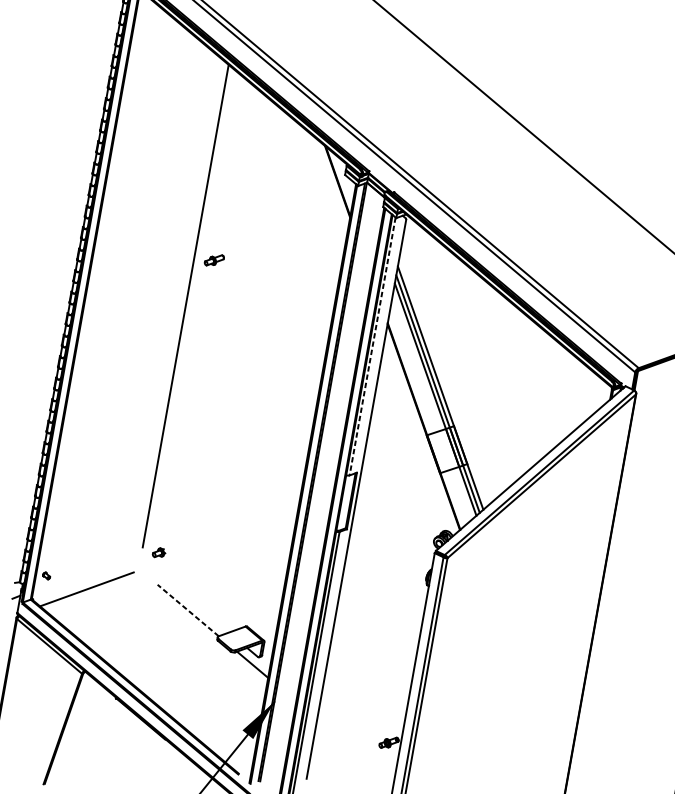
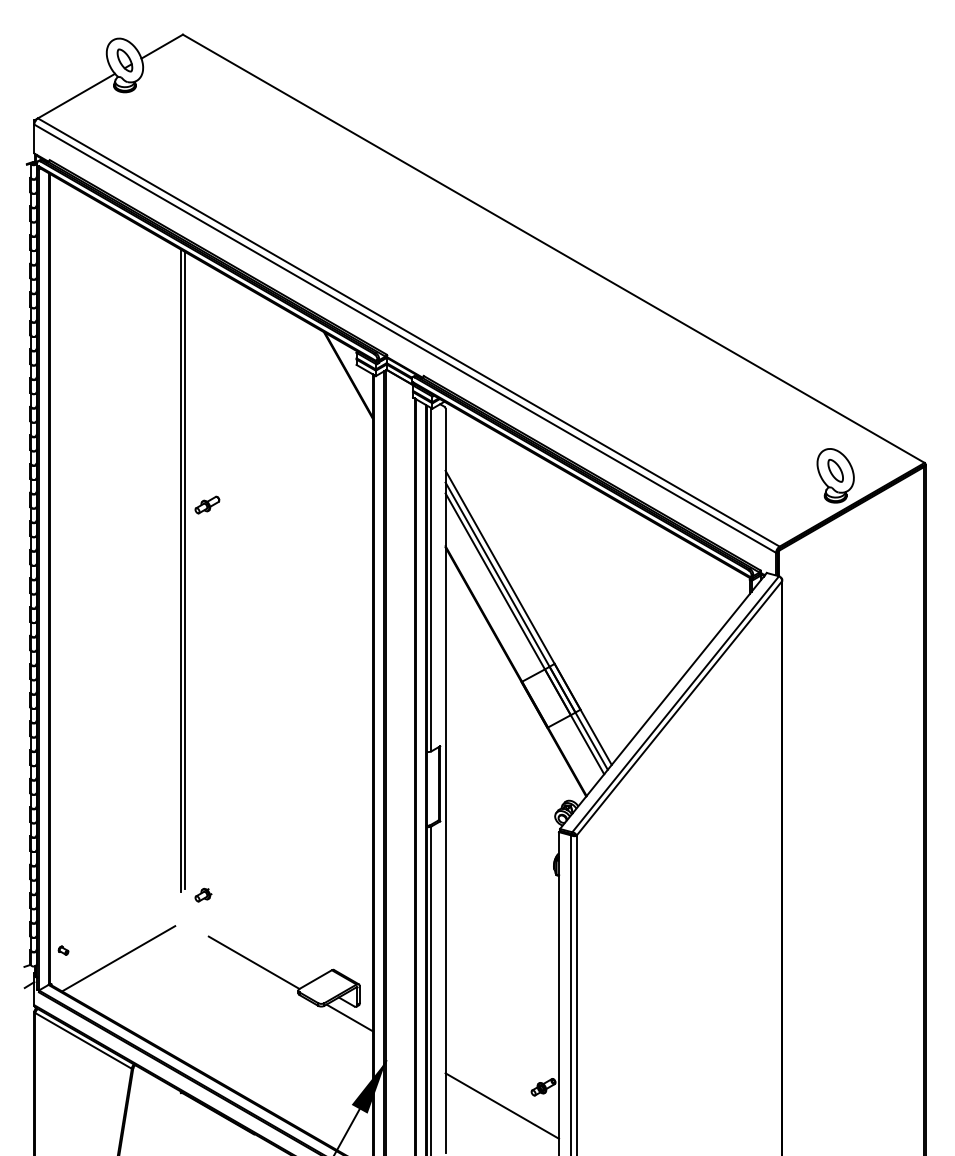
line: (188, 306) -> (184, 570), added
line: (372, 346) -> (431, 579), dashed -> solid
line: (187, 610) -> (253, 962), dashed -> solid
line: (355, 751) -> (502, 1105), added

